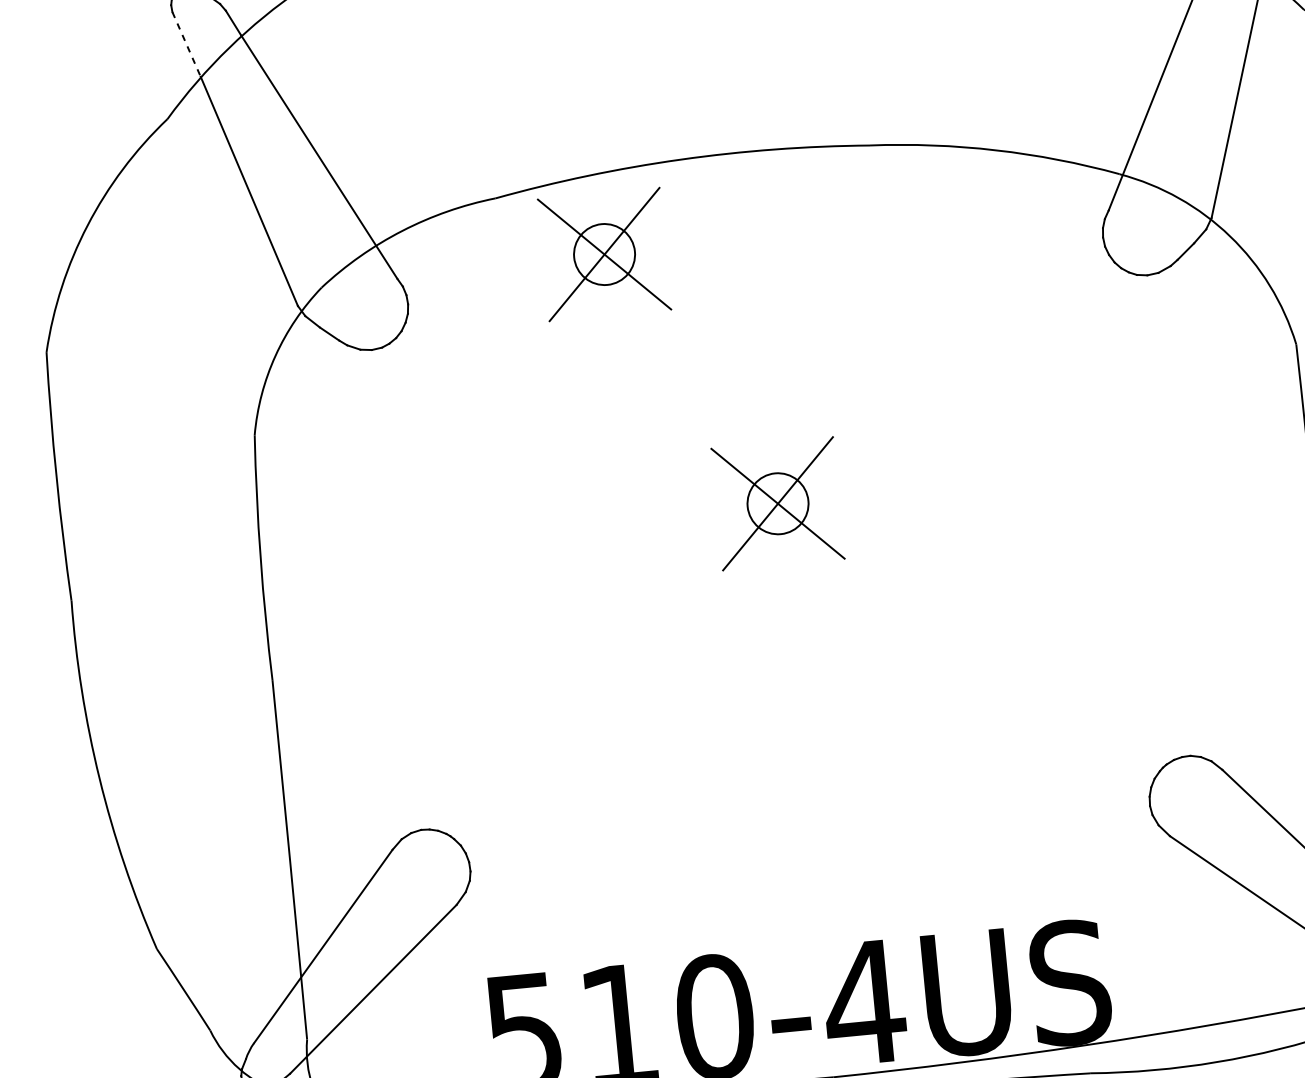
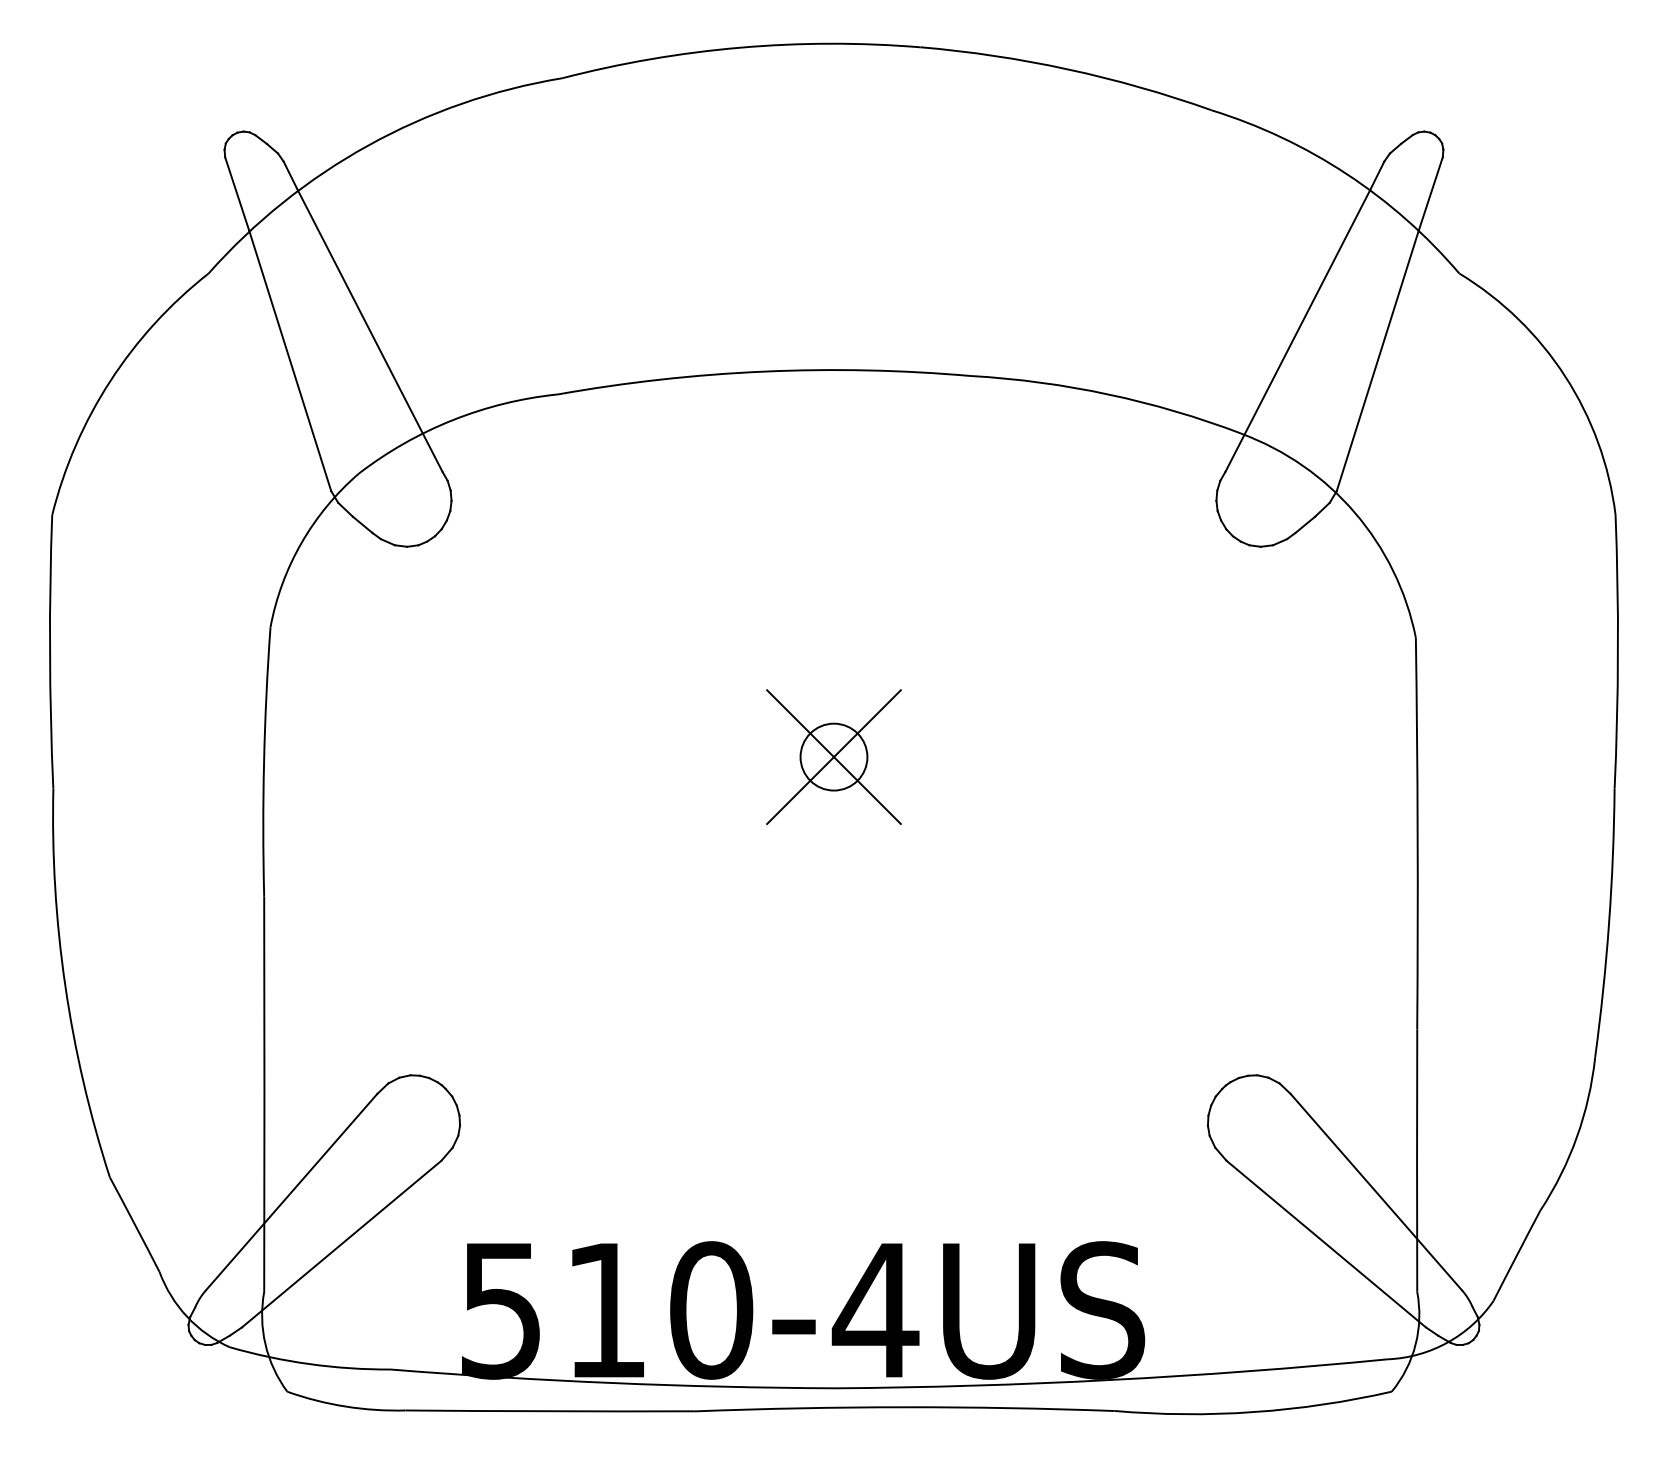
line: (186, 44) -> (237, 194), dashed -> solid
part: (604, 254) -> (670, 466), removed

